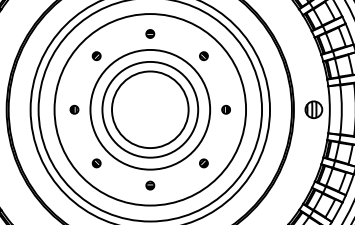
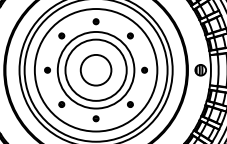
circle: (149, 108) -> (95, 69), size x0.62

